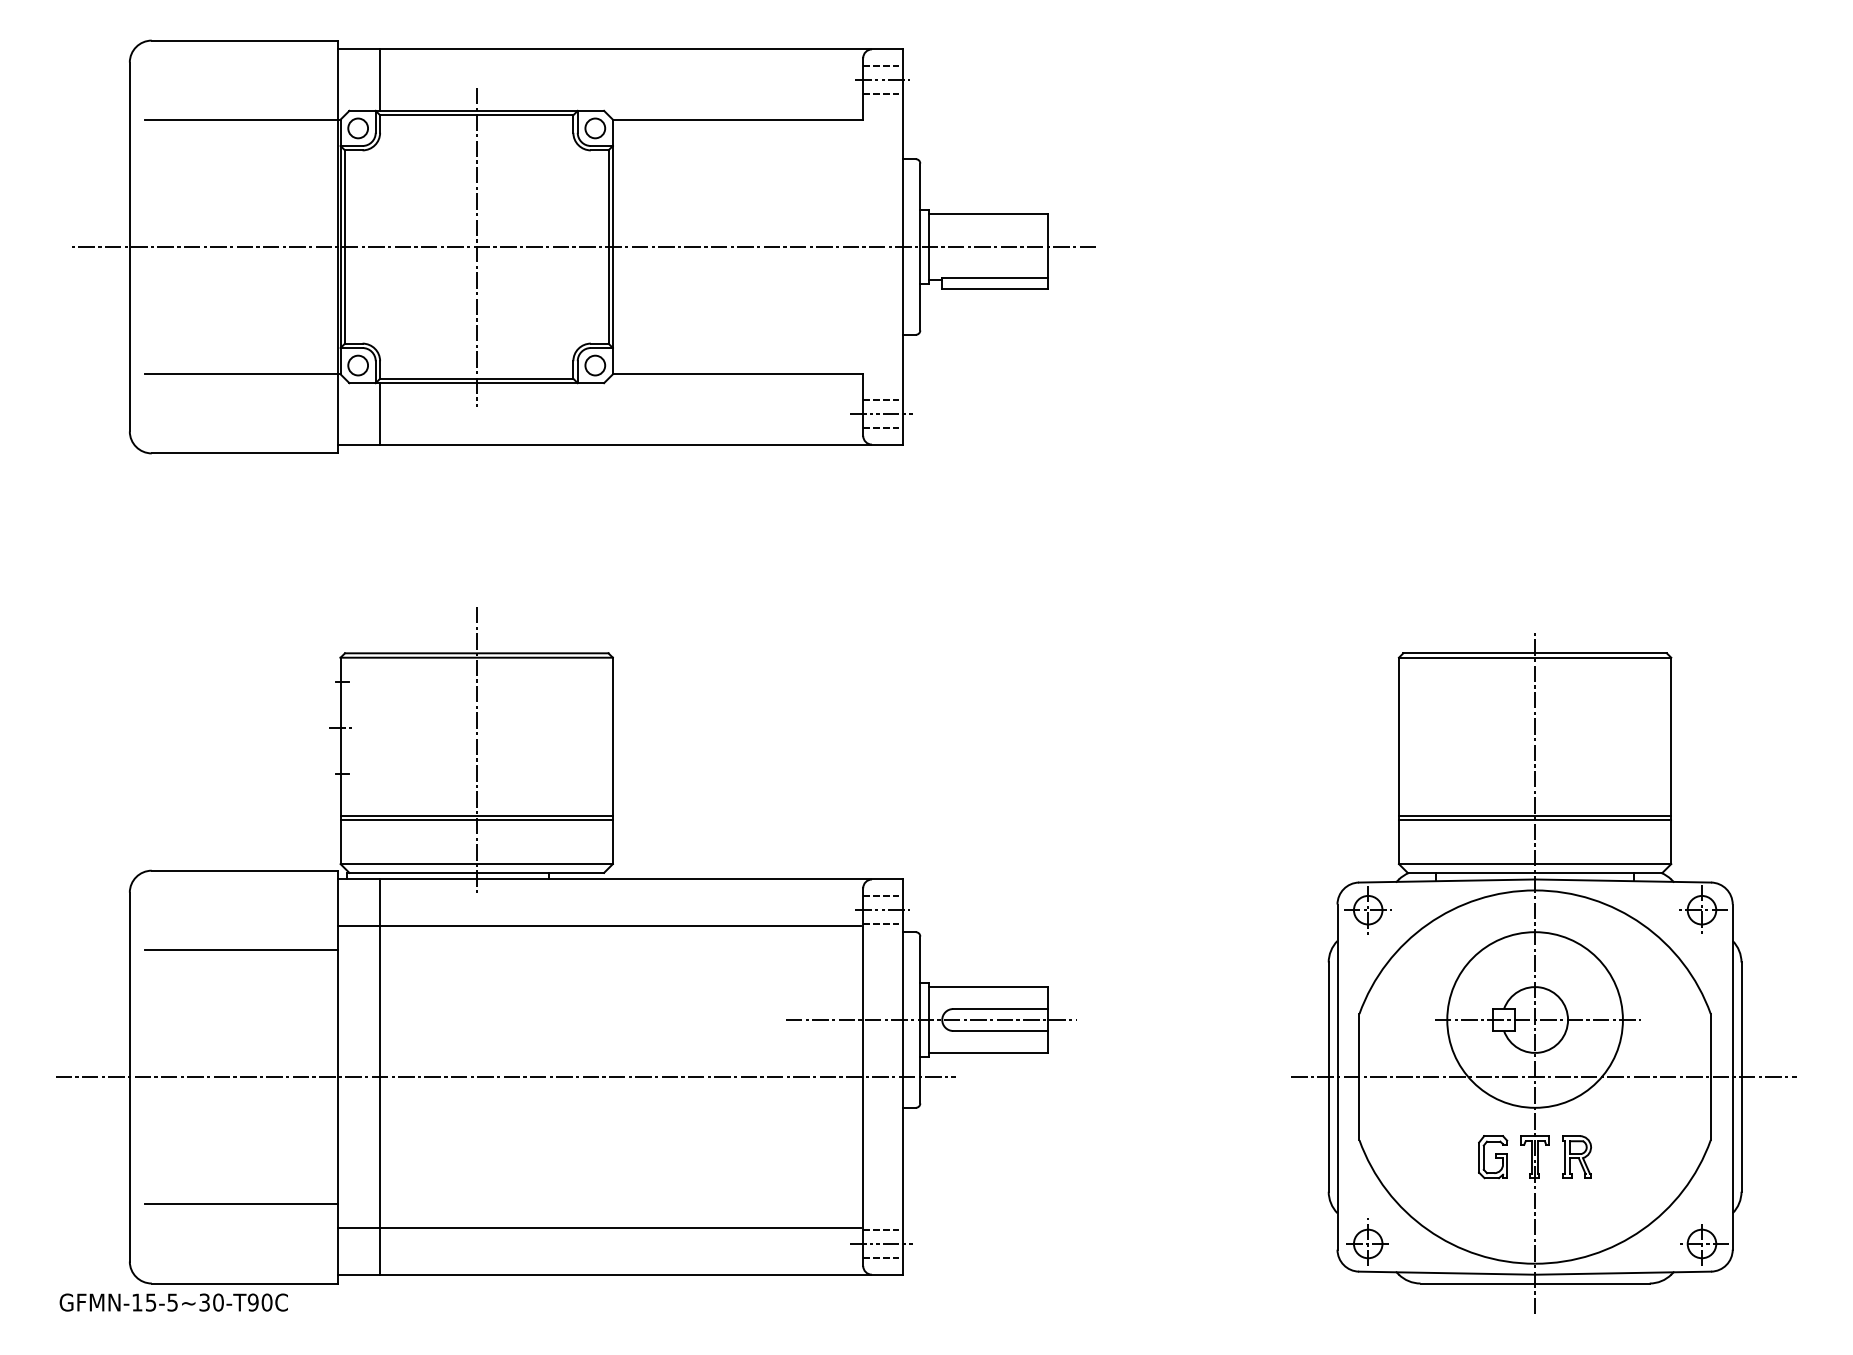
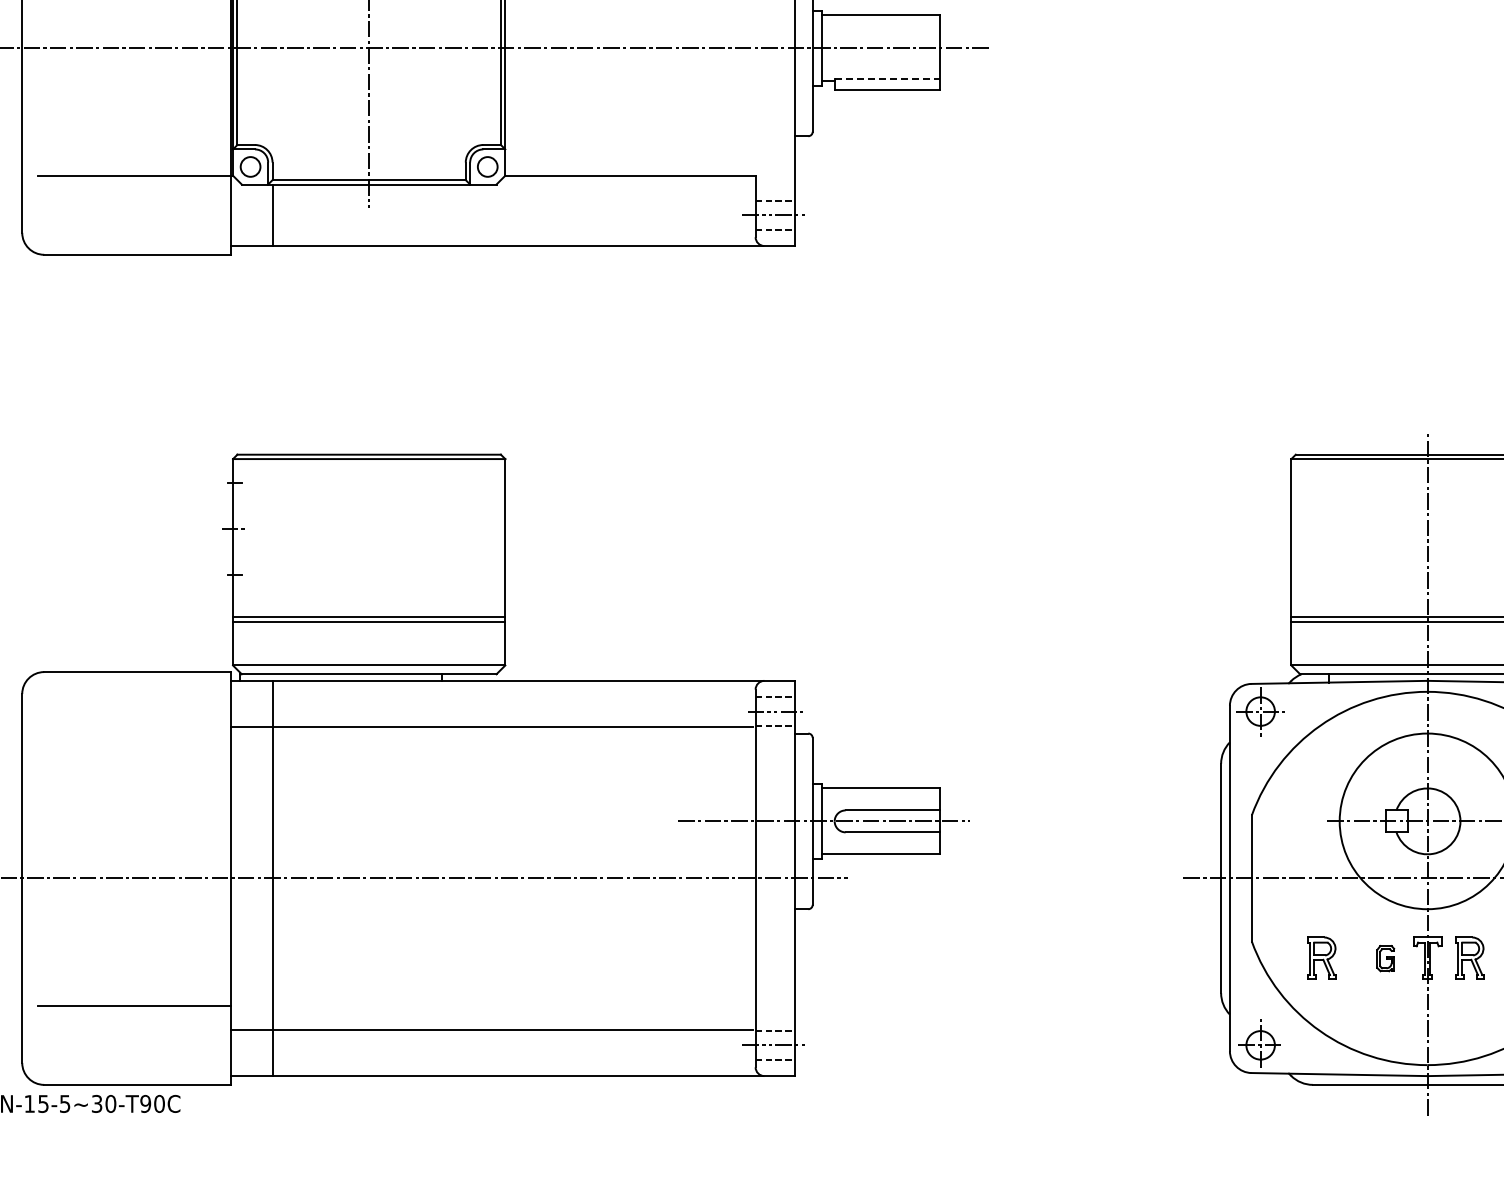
line: (994, 278) -> (886, 79), solid -> dashed
line: (476, 749) -> (368, 550), removed
line: (241, 949) -> (133, 750), removed
part: (1428, 1156) -> (1320, 957), added
part: (1493, 1157) -> (1385, 958), size x0.6

